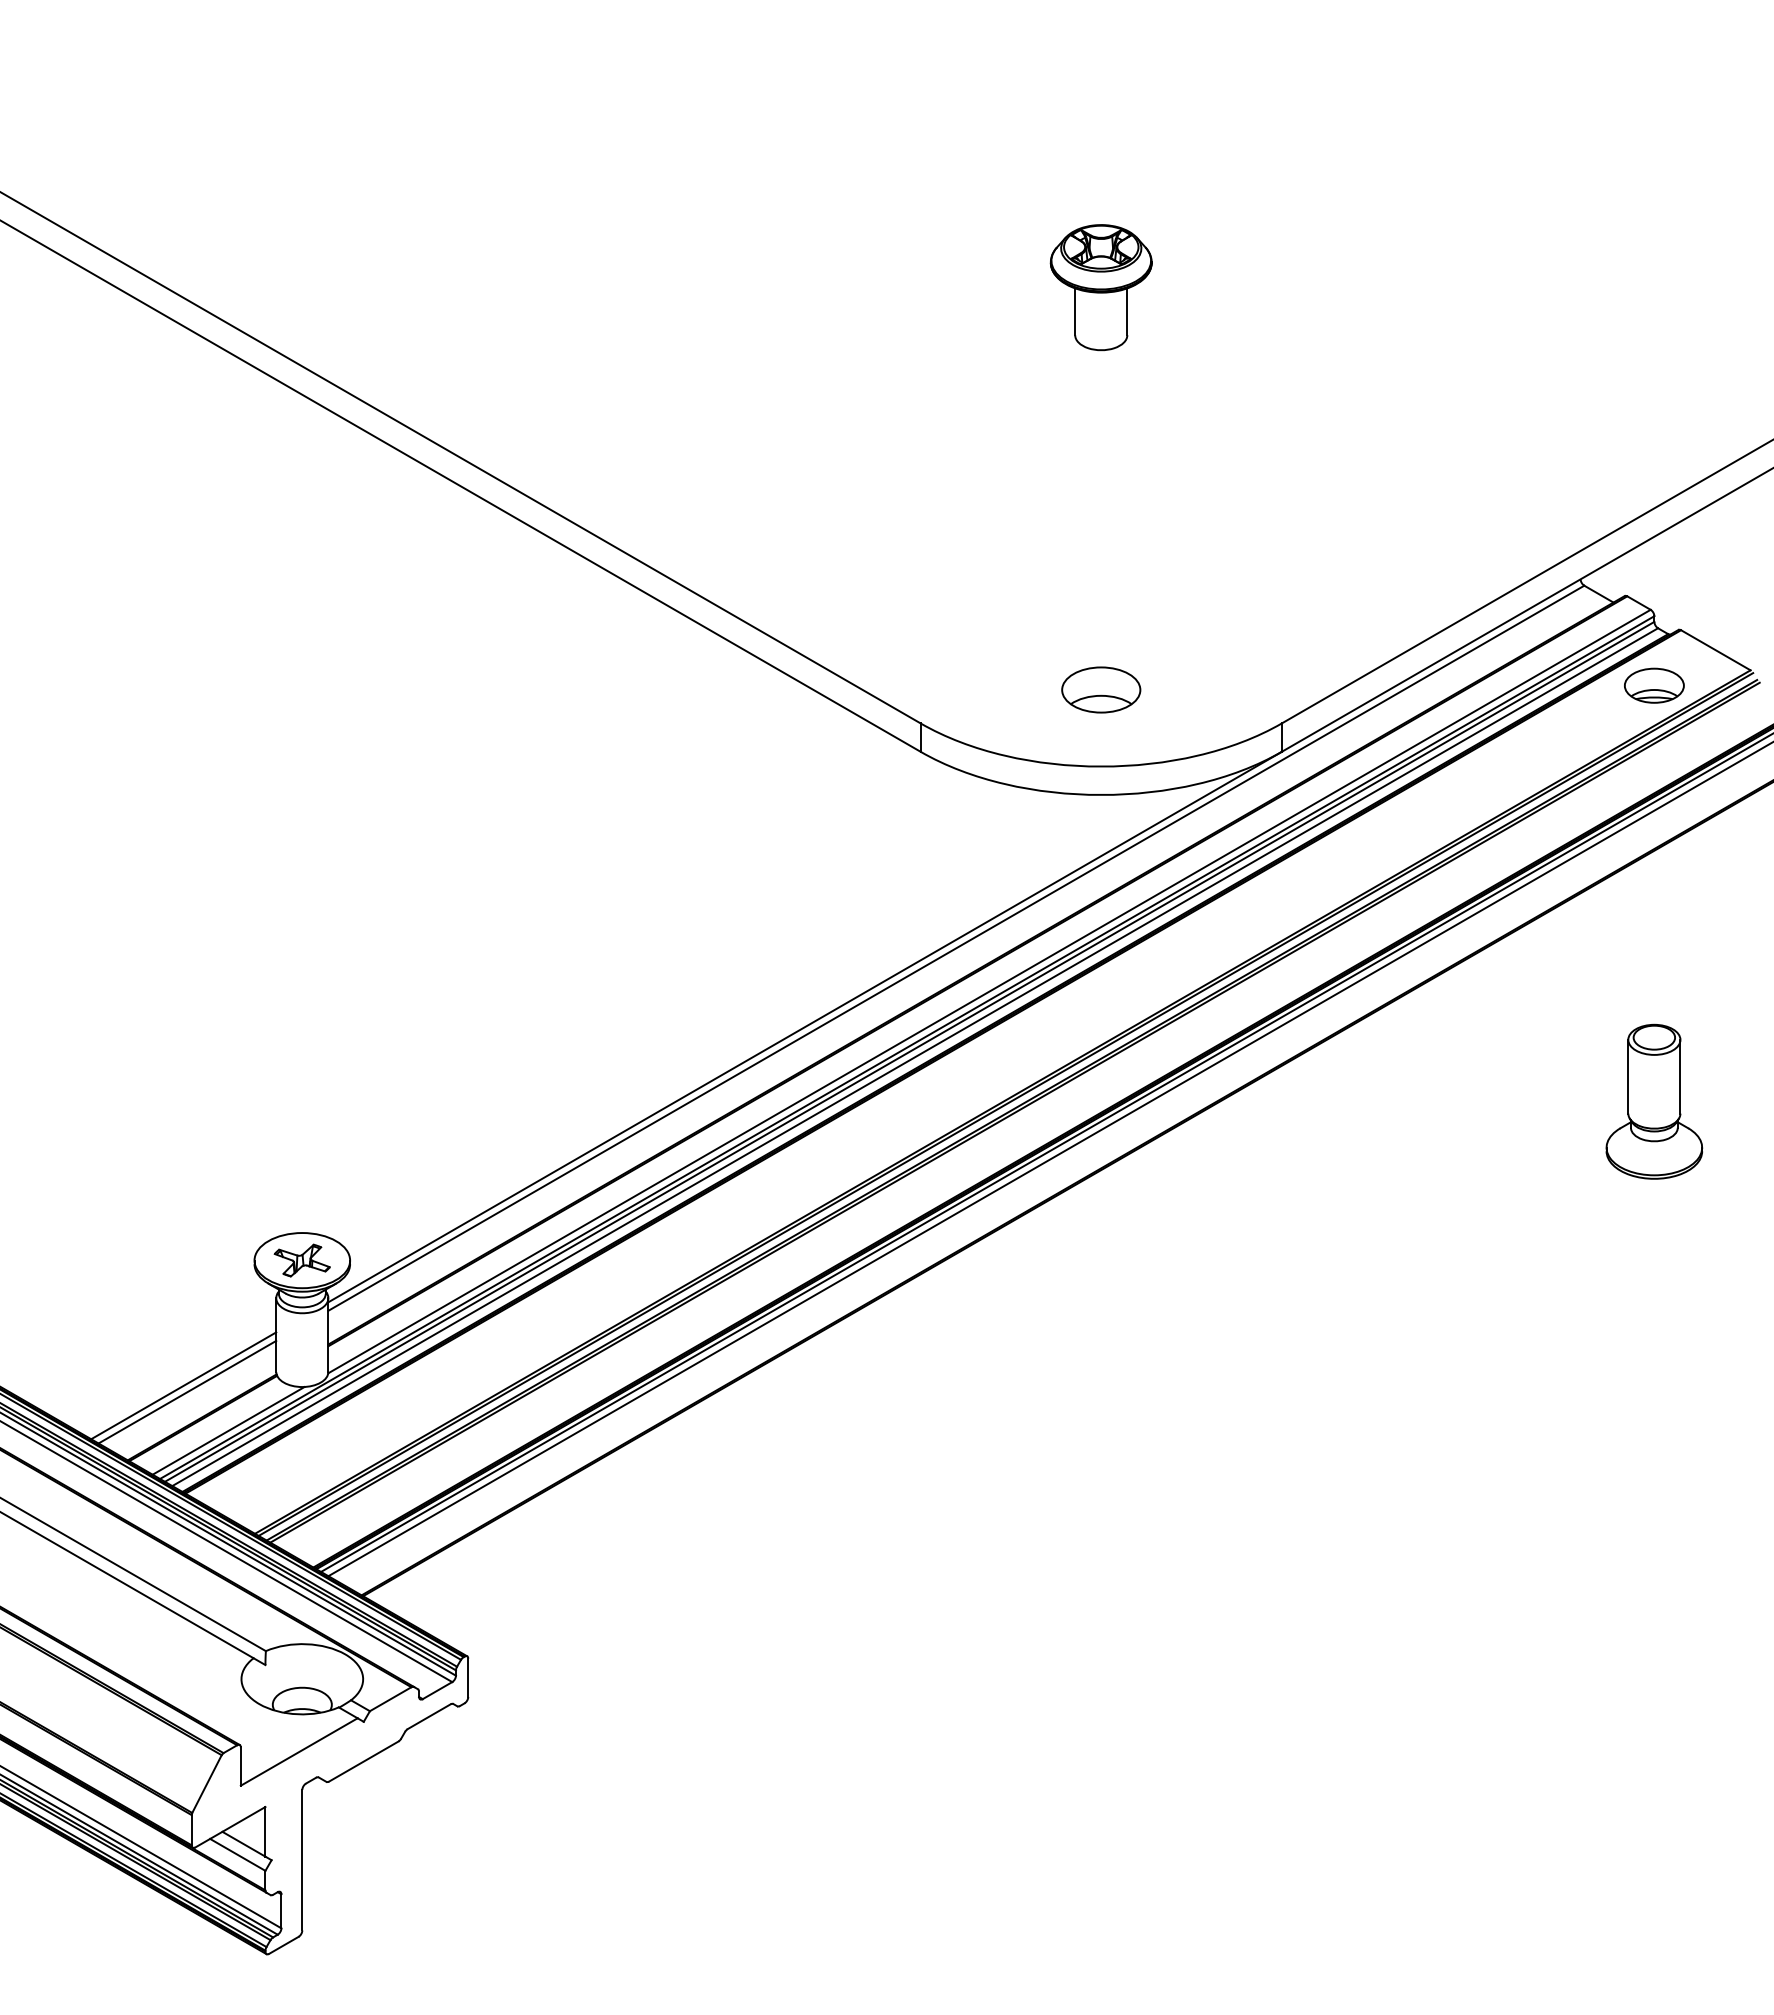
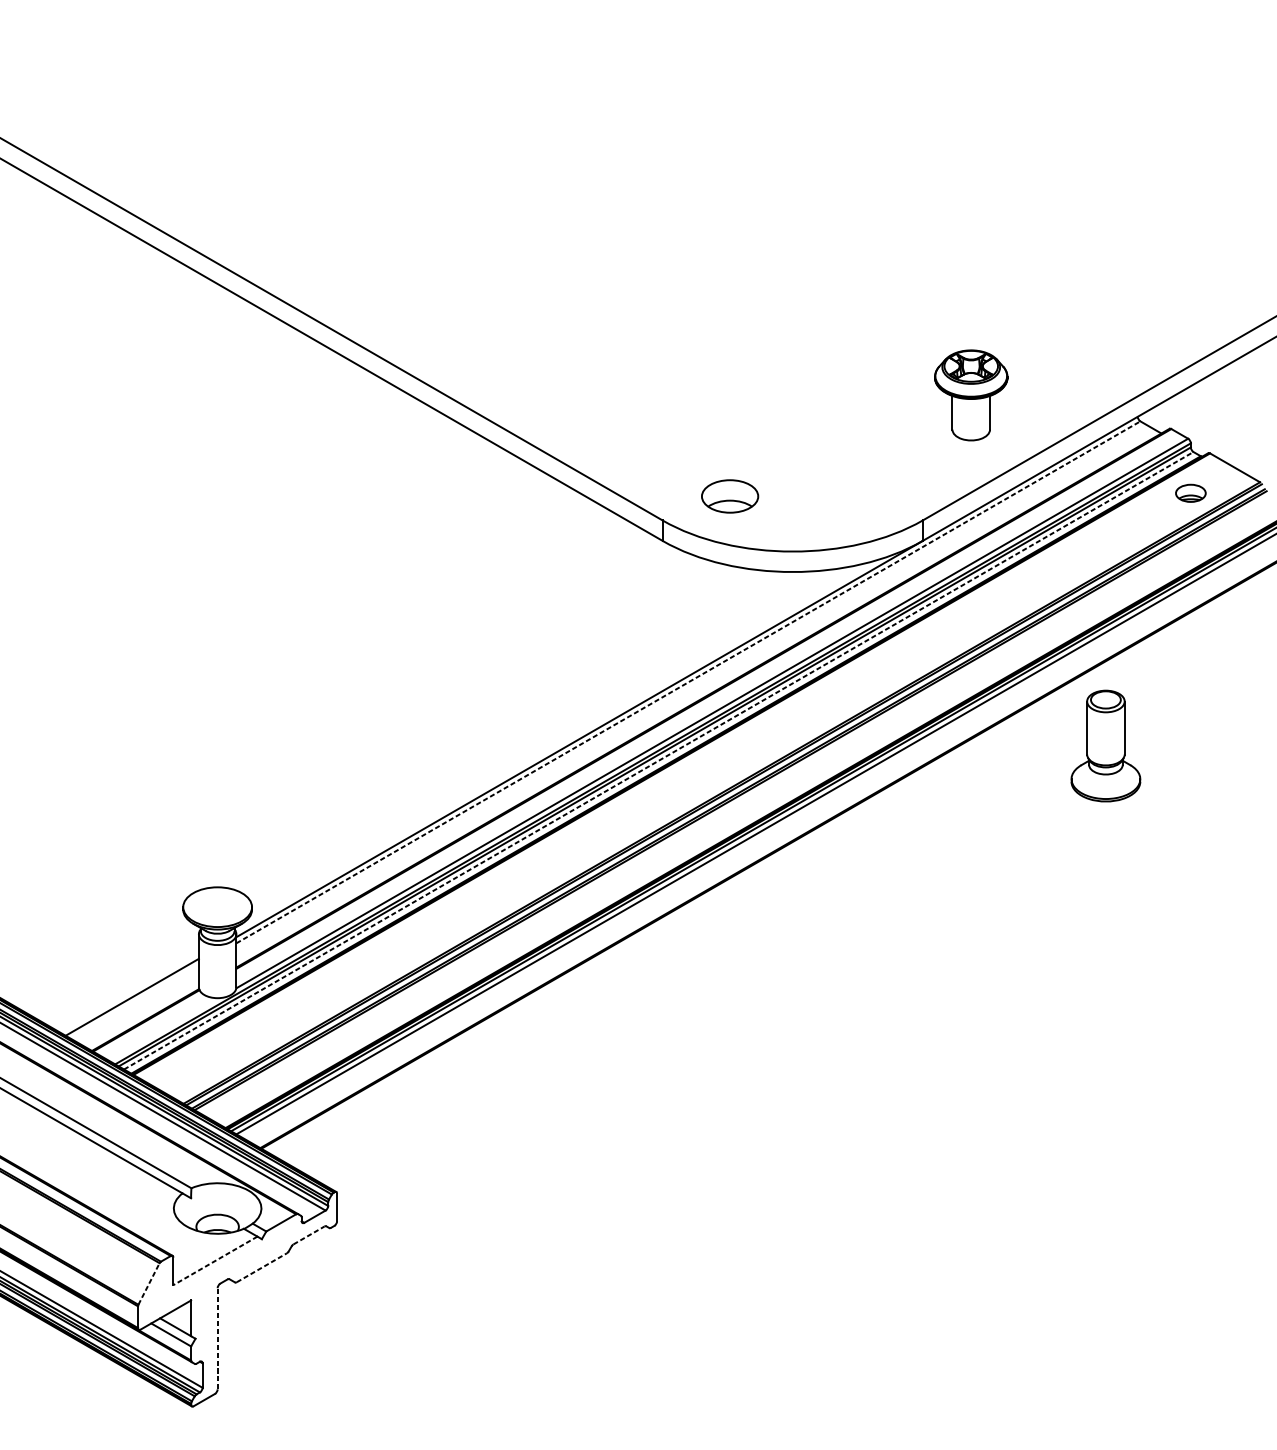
part: (1100, 287) -> (970, 395), moved
part: (1654, 685) -> (1190, 493), size x0.7
part: (1101, 689) -> (730, 496), moved
line: (956, 948) -> (688, 682), solid -> dashed
line: (915, 1057) -> (659, 760), solid -> dashed
part: (1654, 1101) -> (1106, 745), moved
part: (301, 1260) -> (217, 907), removed
line: (187, 1391) -> (134, 1001), removed
line: (228, 1430) -> (164, 1029), removed
line: (429, 1716) -> (309, 1235), solid -> dashed
line: (298, 1752) -> (214, 1261), solid -> dashed
line: (364, 1761) -> (262, 1267), solid -> dashed
line: (207, 1783) -> (149, 1283), solid -> dashed
line: (302, 1859) -> (217, 1338), solid -> dashed

